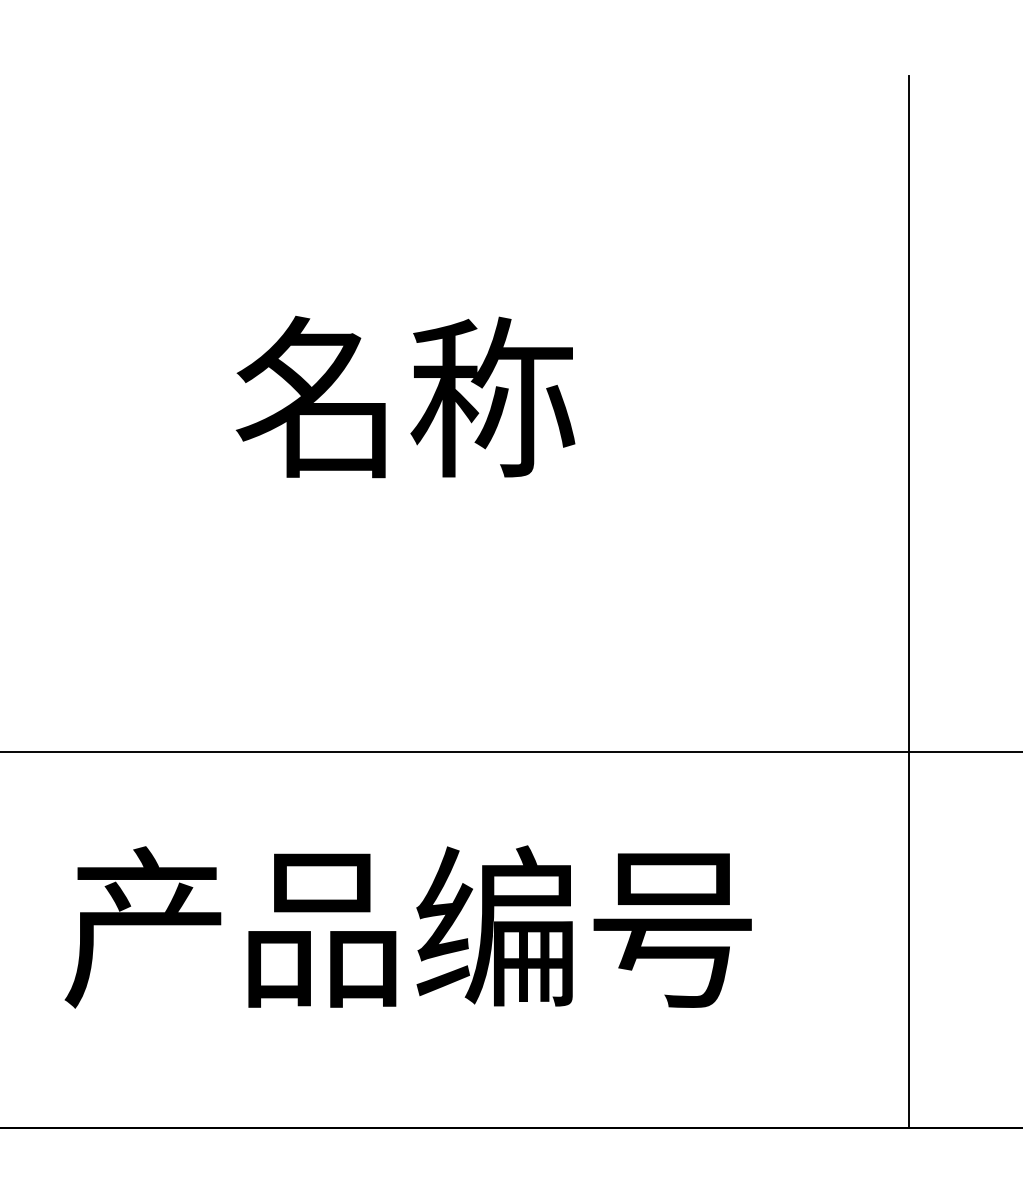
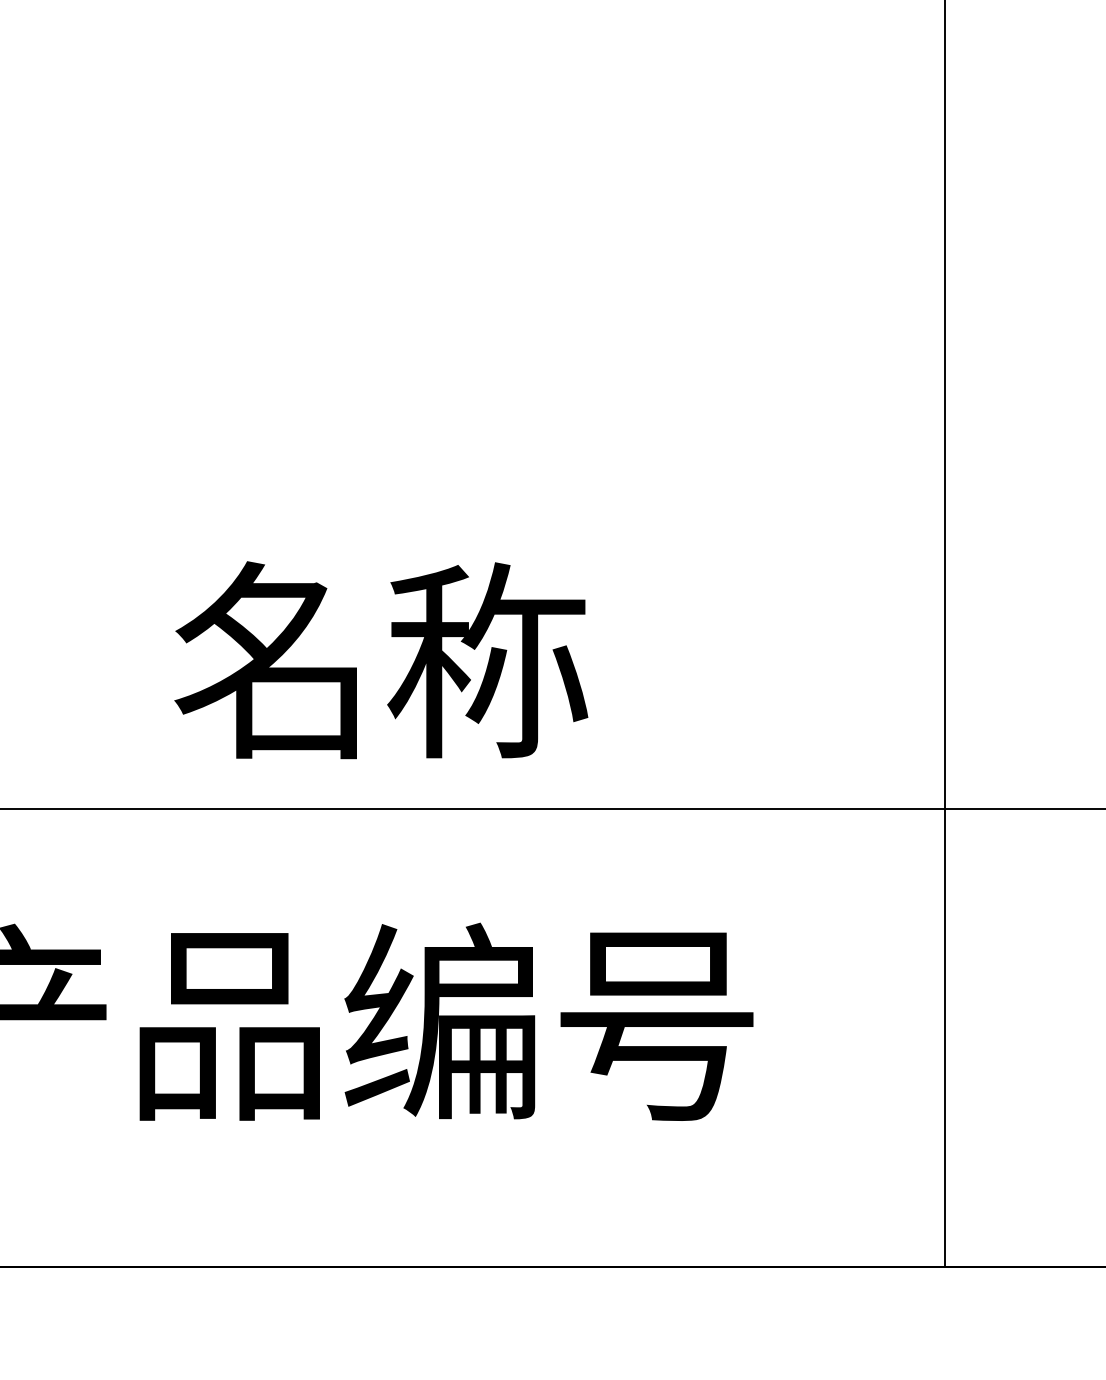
text: (405, 397) -> (381, 660), moved

